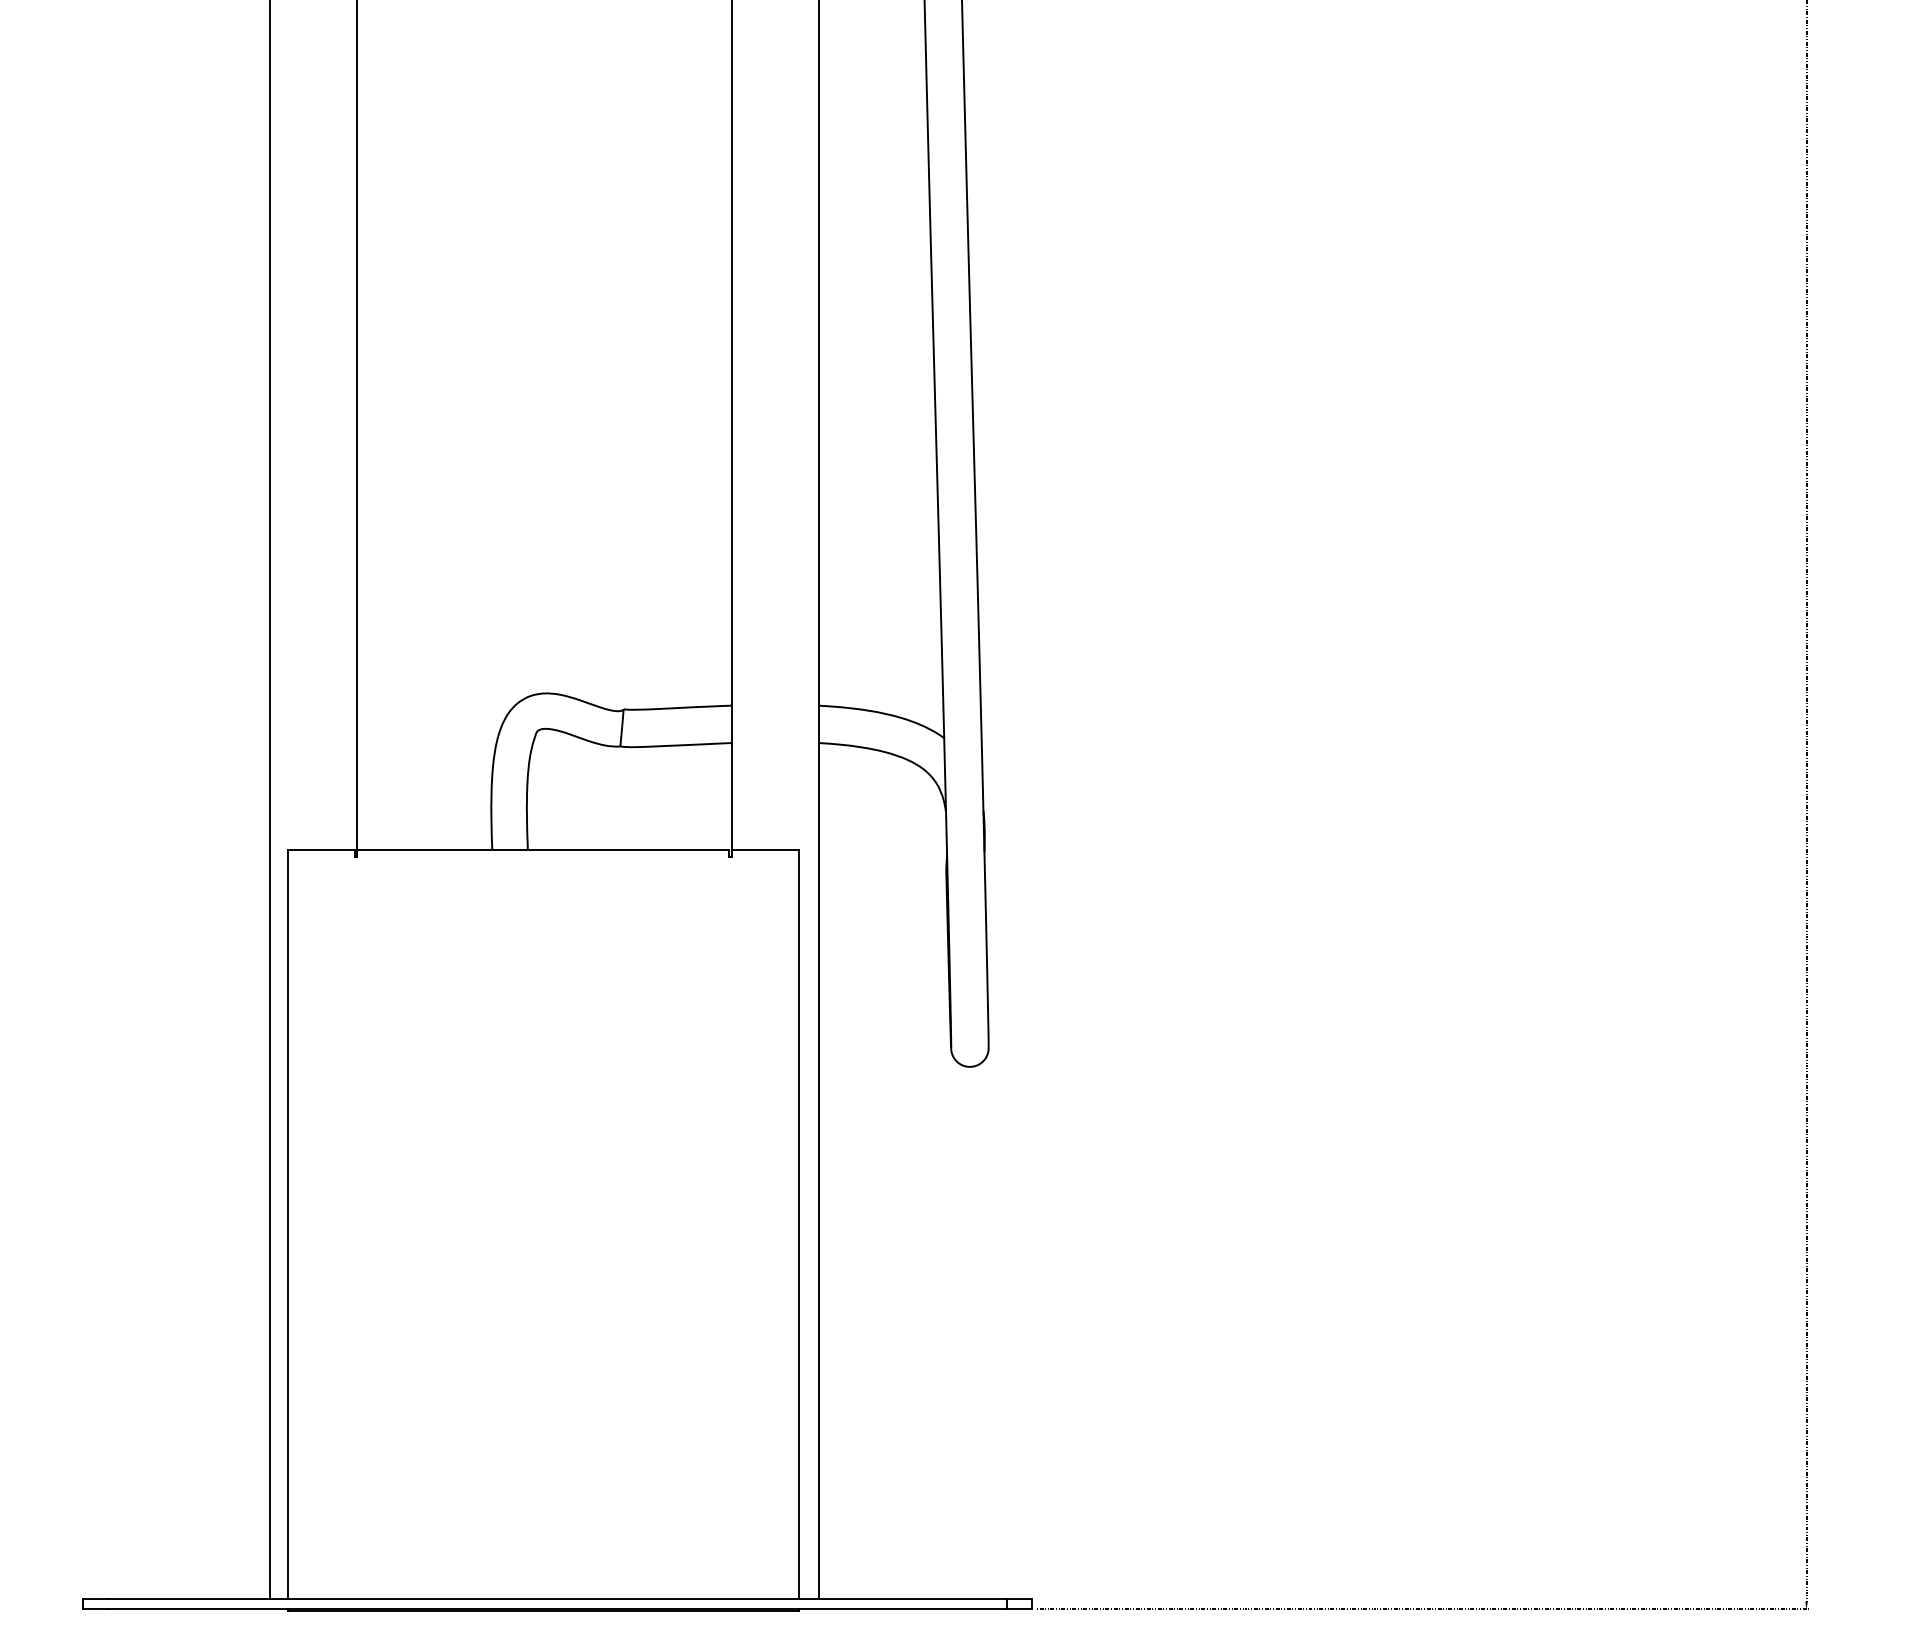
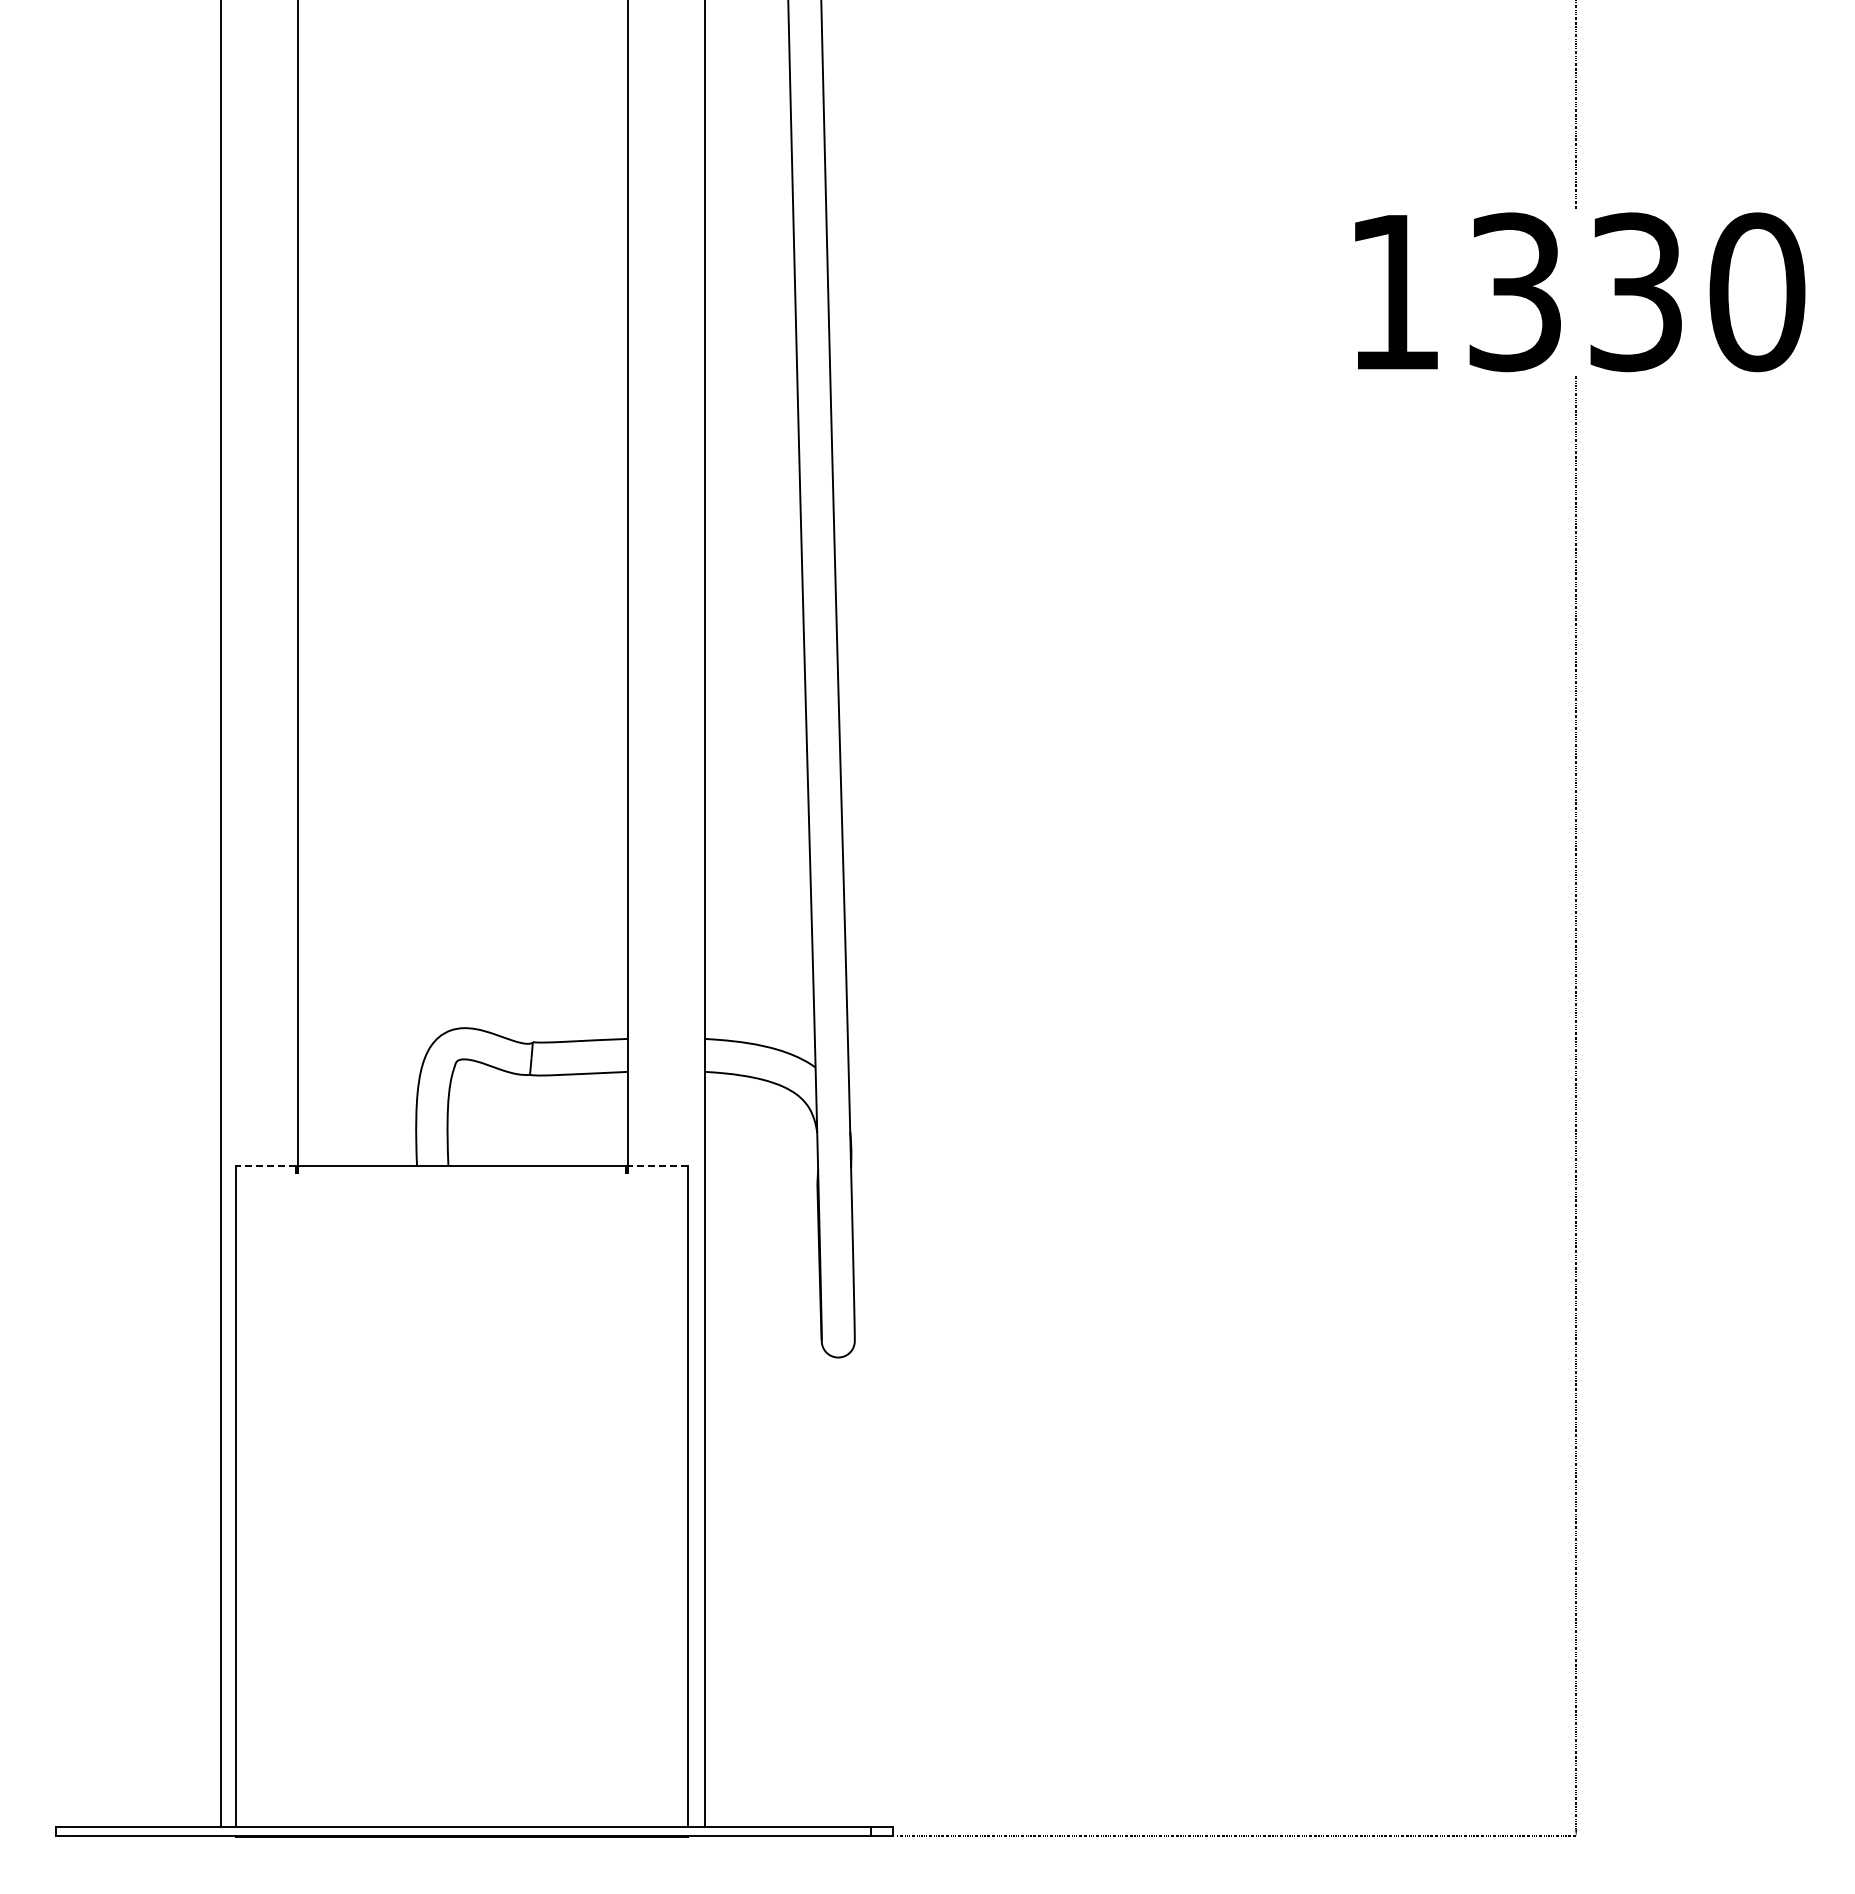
line: (321, 849) -> (266, 1165), solid -> dashed
line: (764, 849) -> (657, 1165), solid -> dashed

